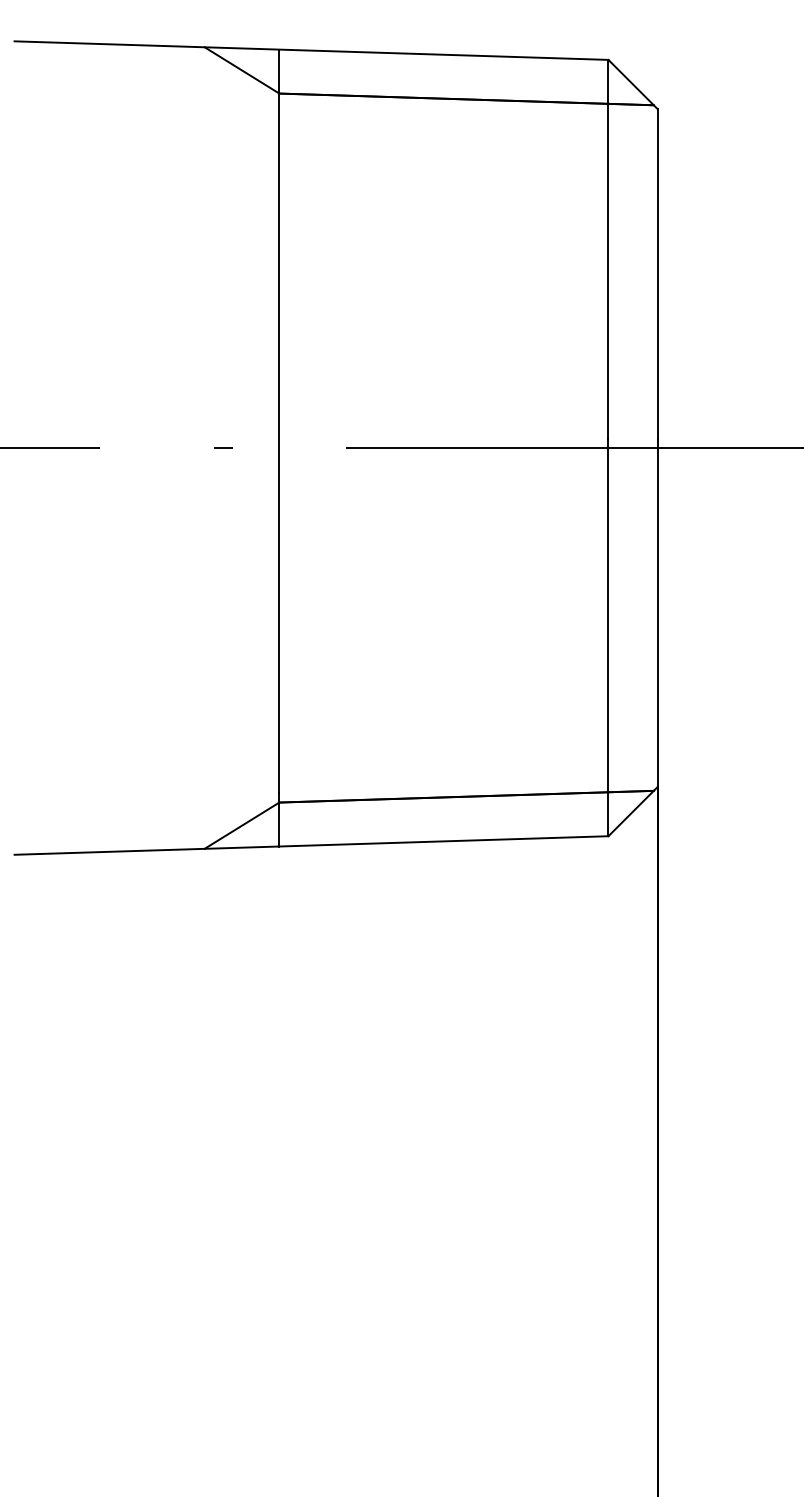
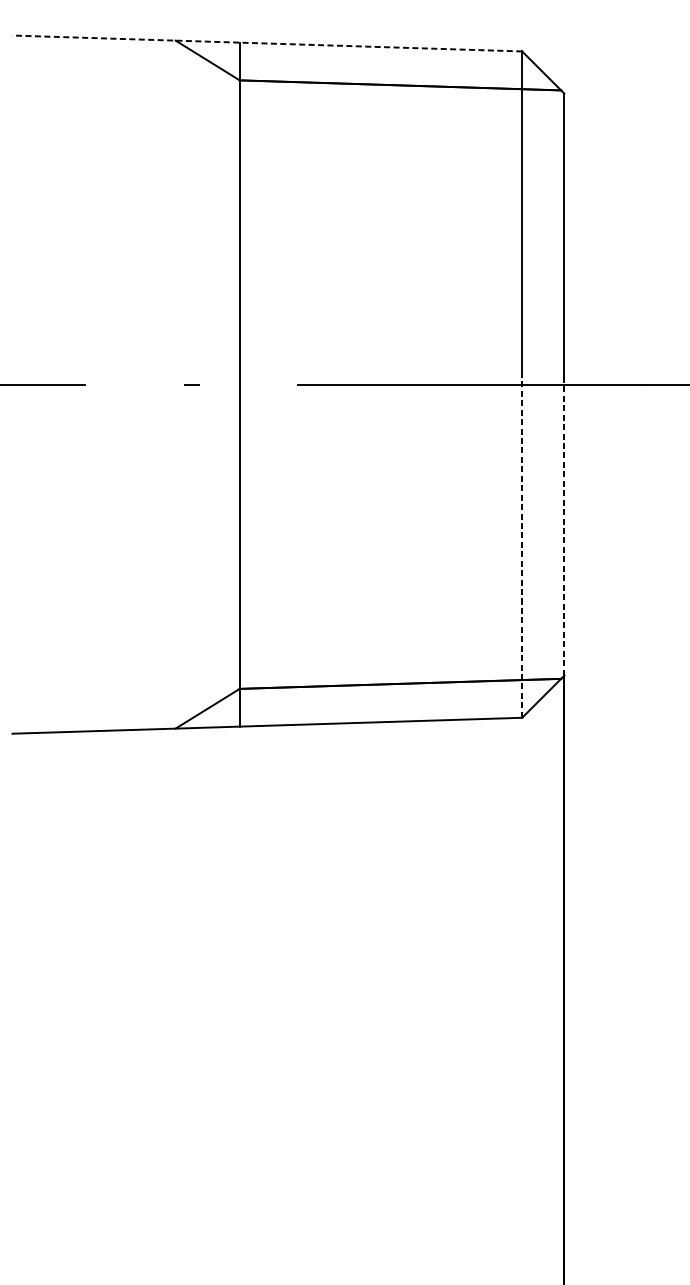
line: (311, 50) -> (267, 43), solid -> dashed
line: (657, 613) -> (564, 526), solid -> dashed
line: (608, 637) -> (522, 547), solid -> dashed

